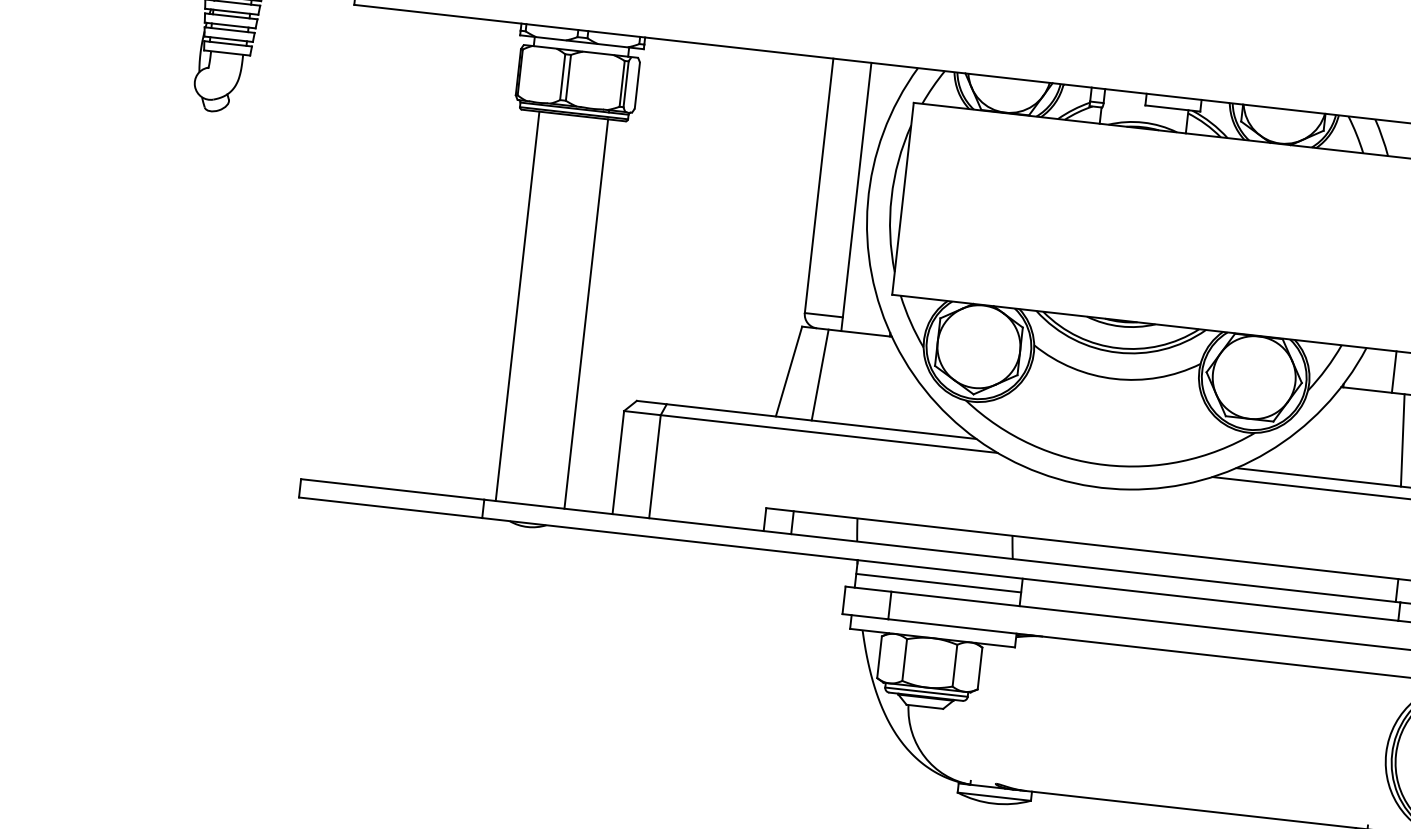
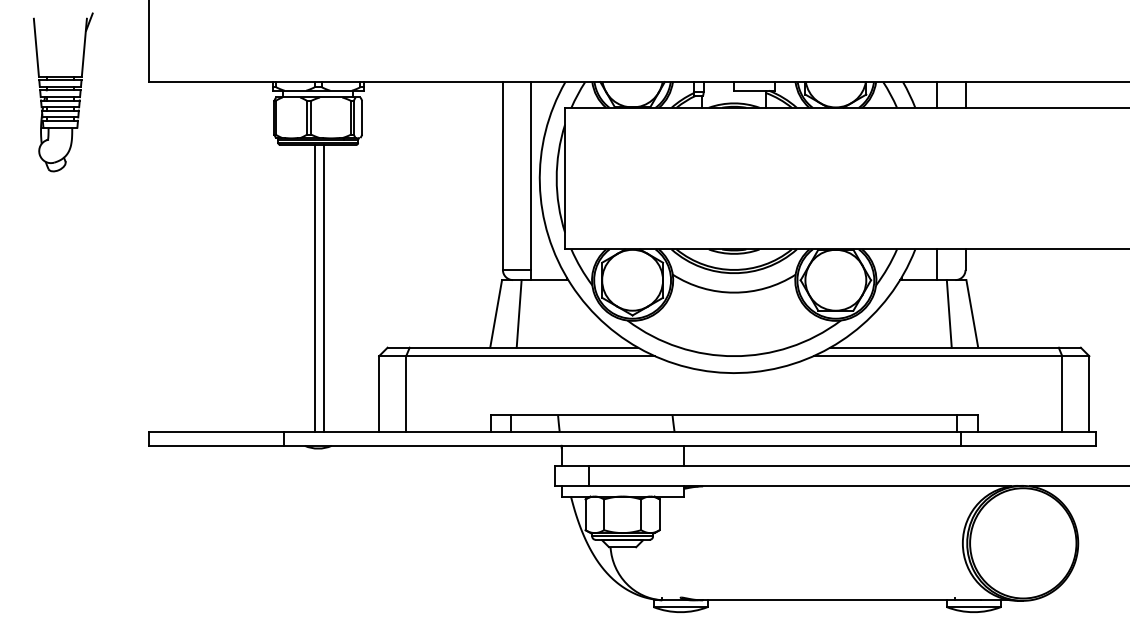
line: (517, 306) -> (323, 288), moved
line: (586, 313) -> (314, 288), moved
line: (938, 582) -> (622, 455), removed

